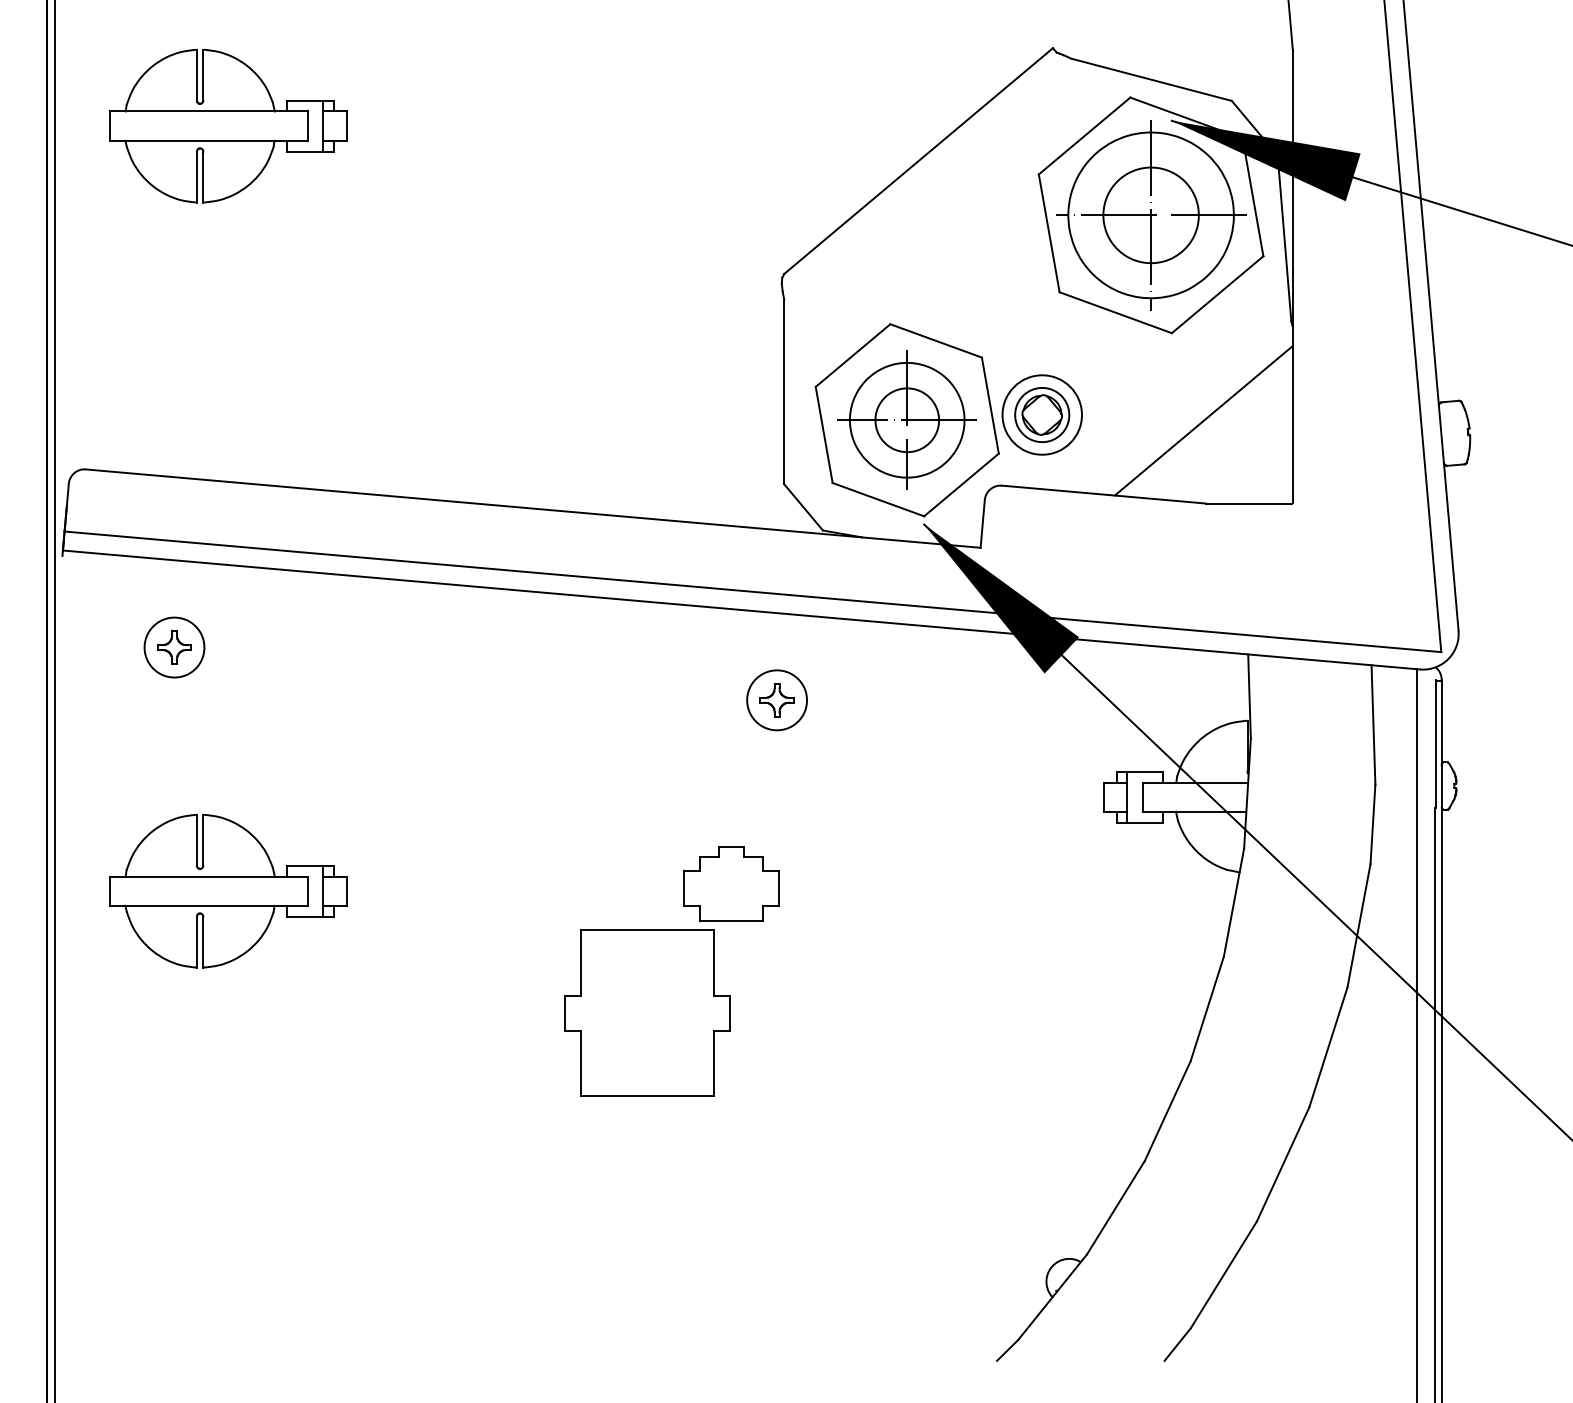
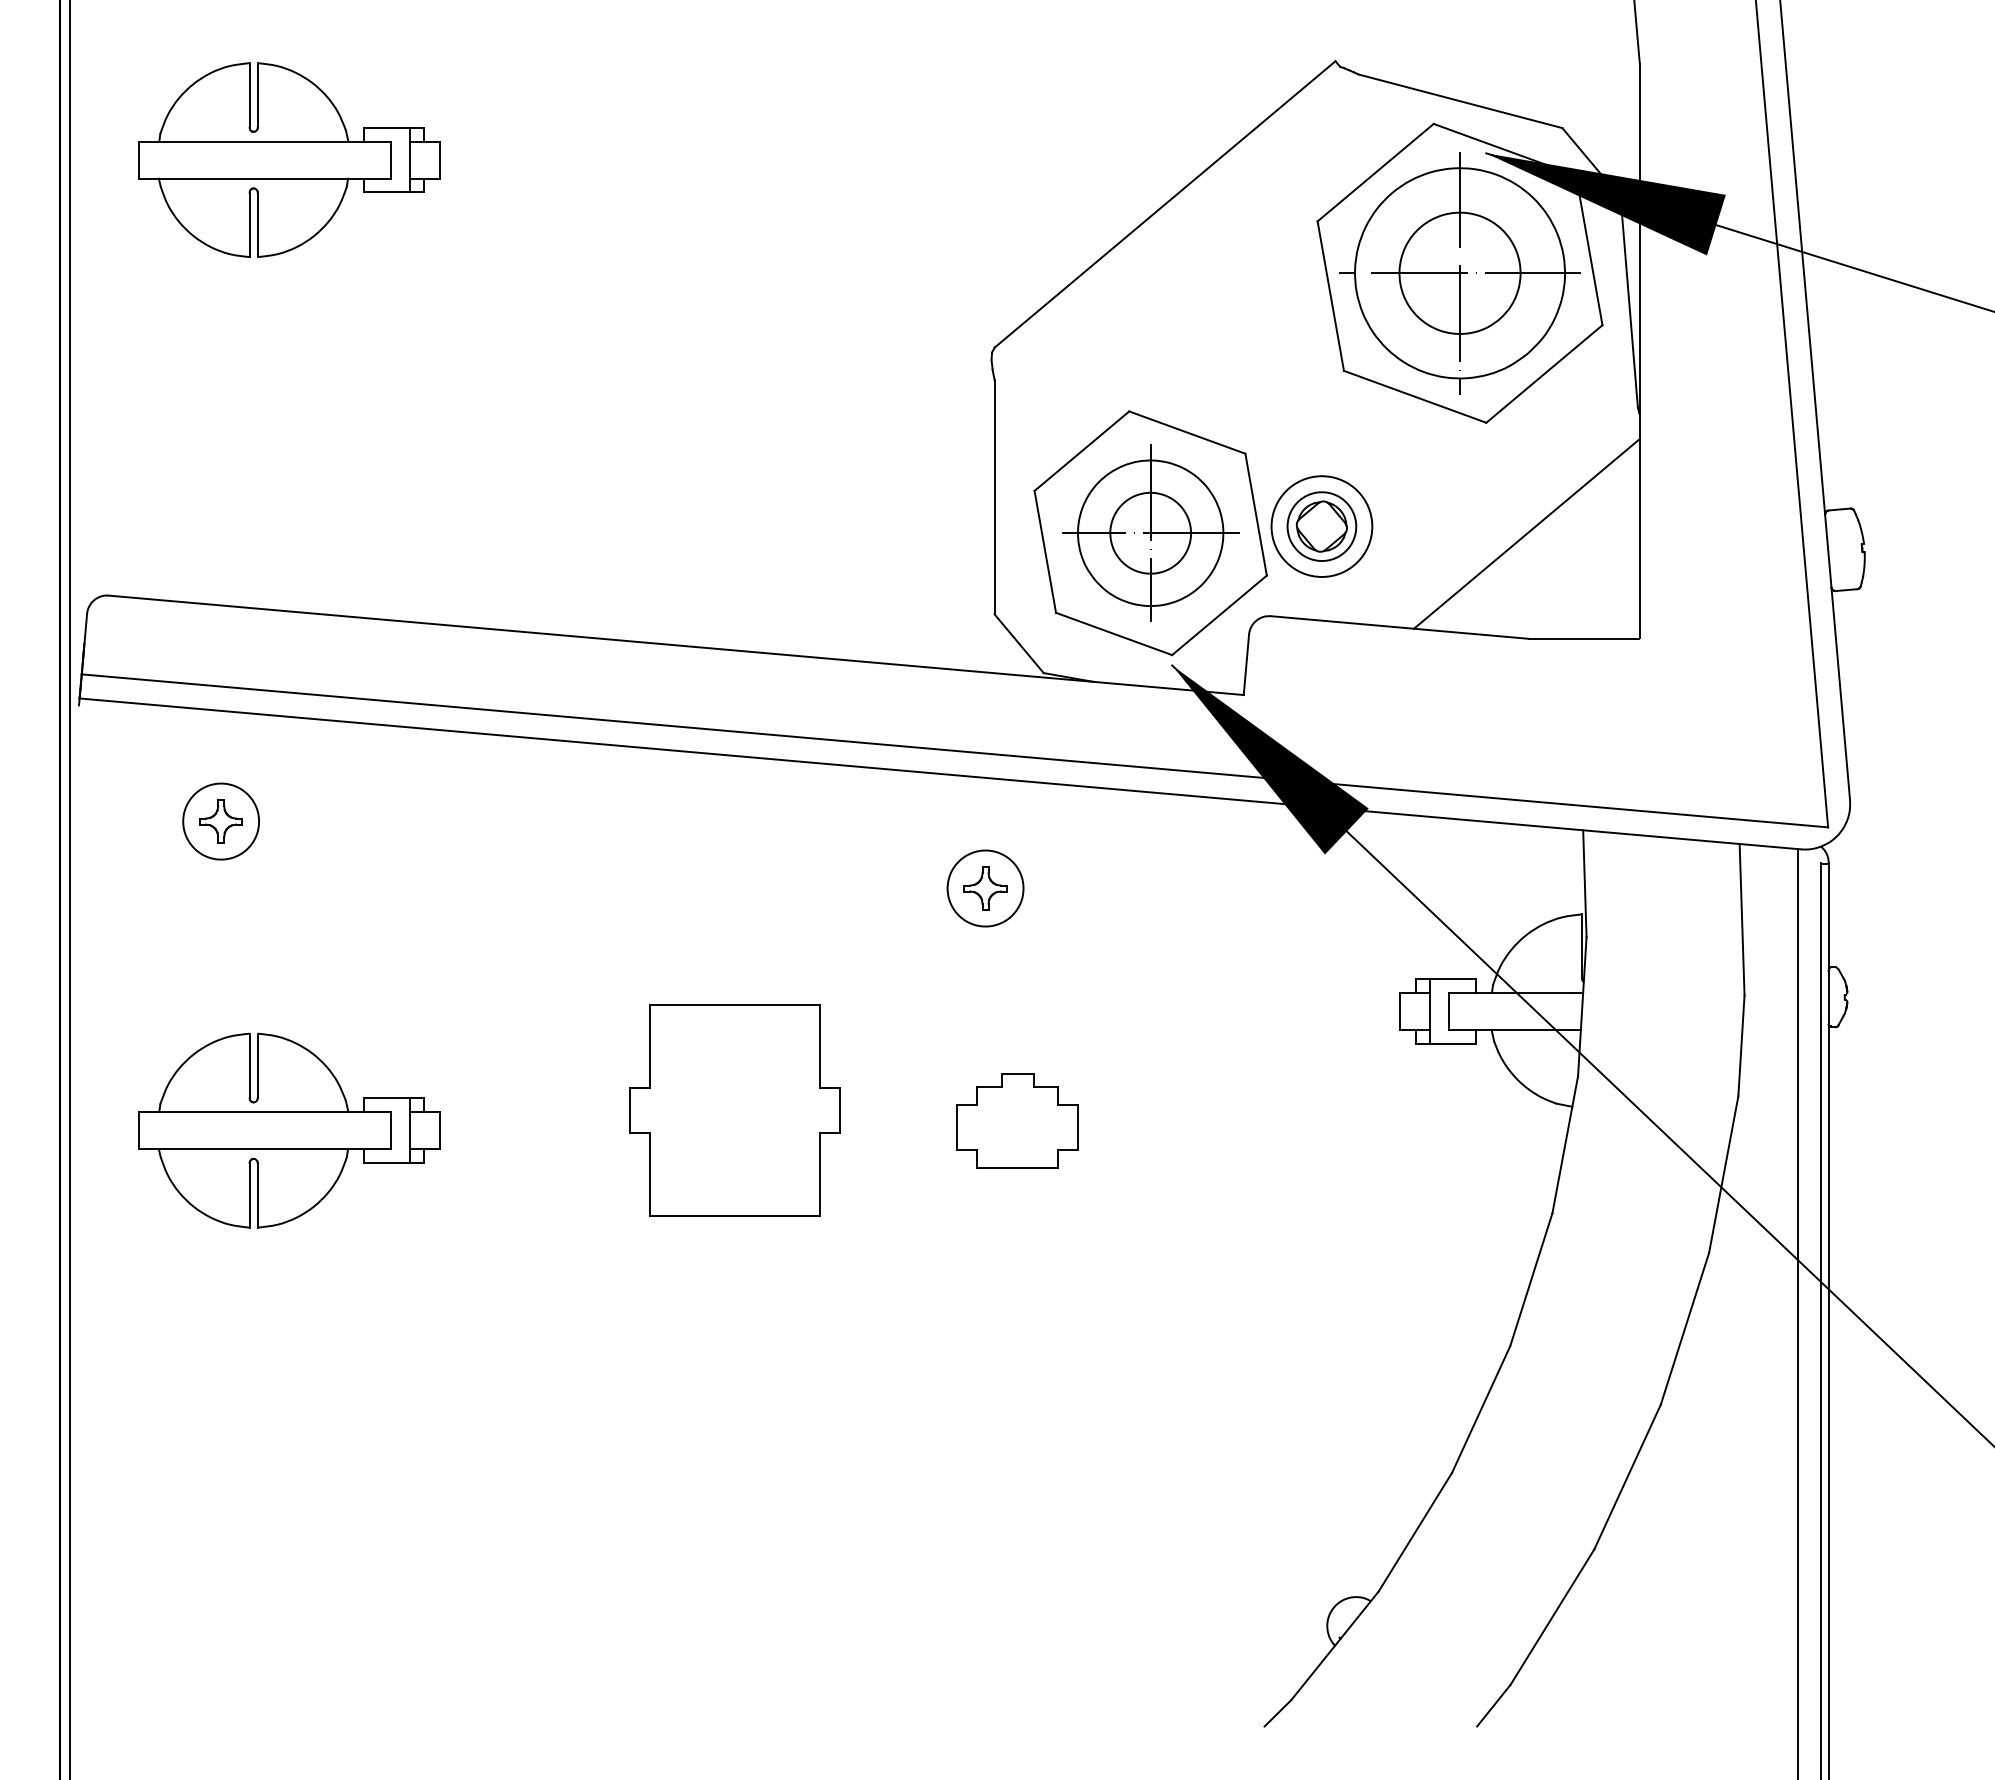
part: (731, 883) -> (1017, 1120), moved
part: (646, 1013) -> (734, 1110), moved

